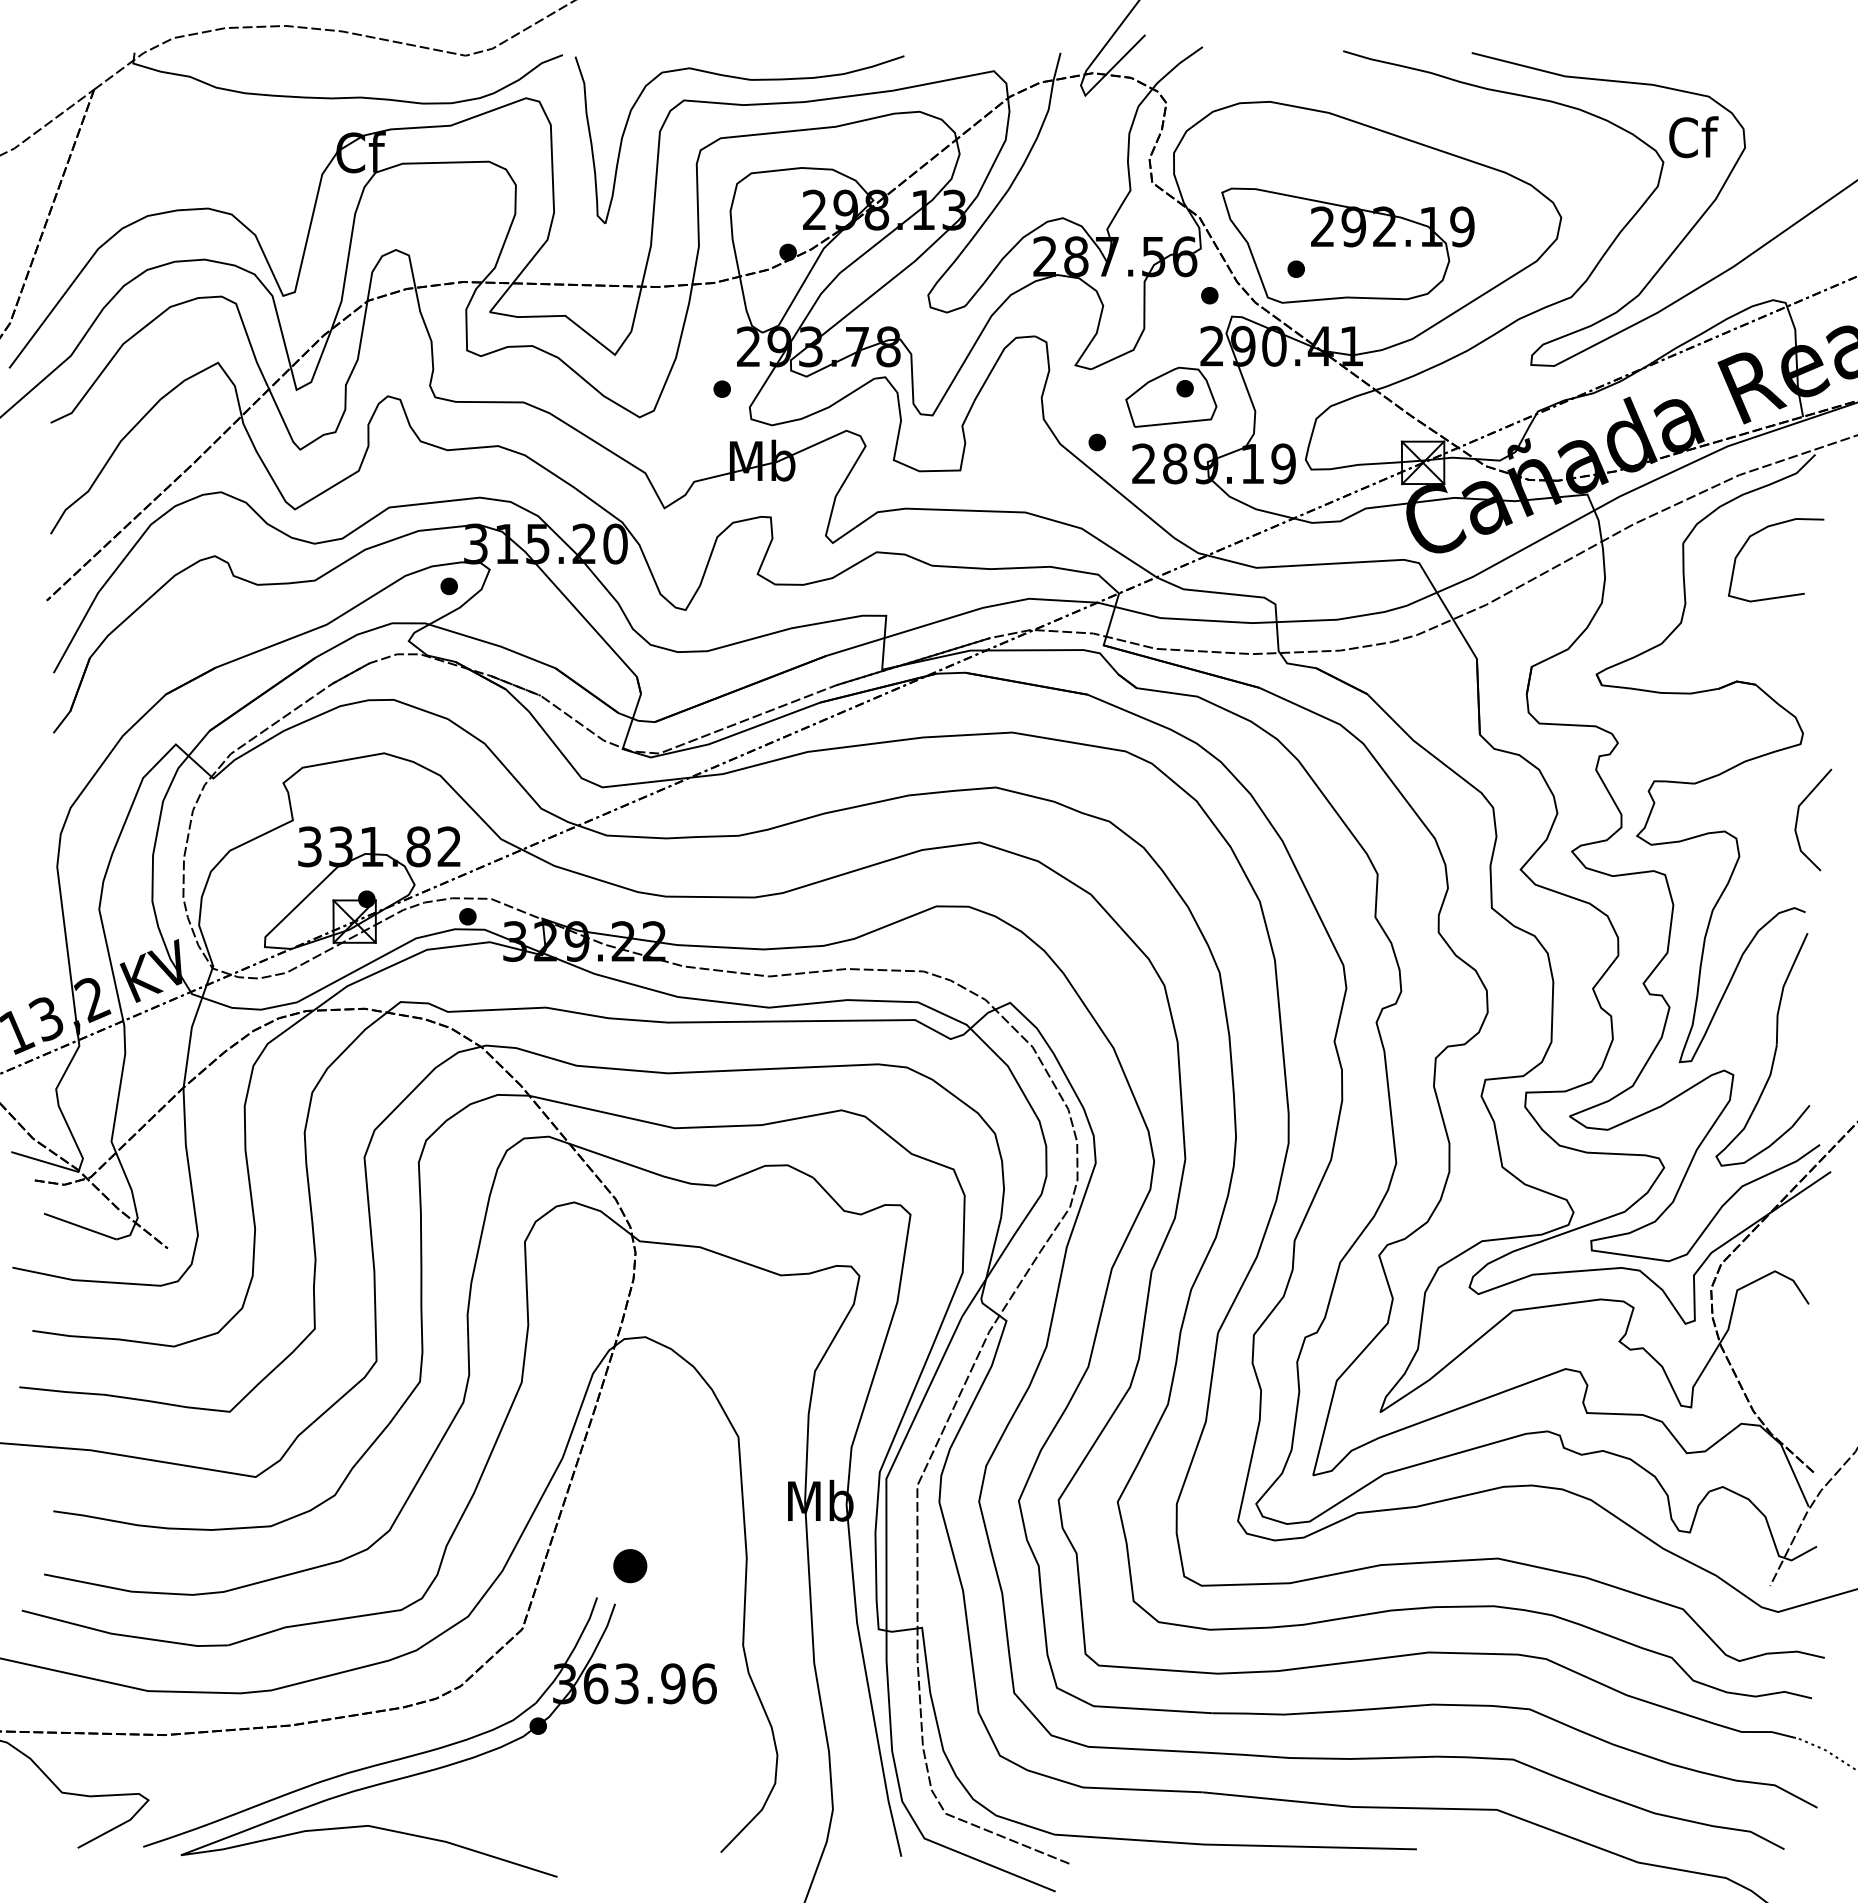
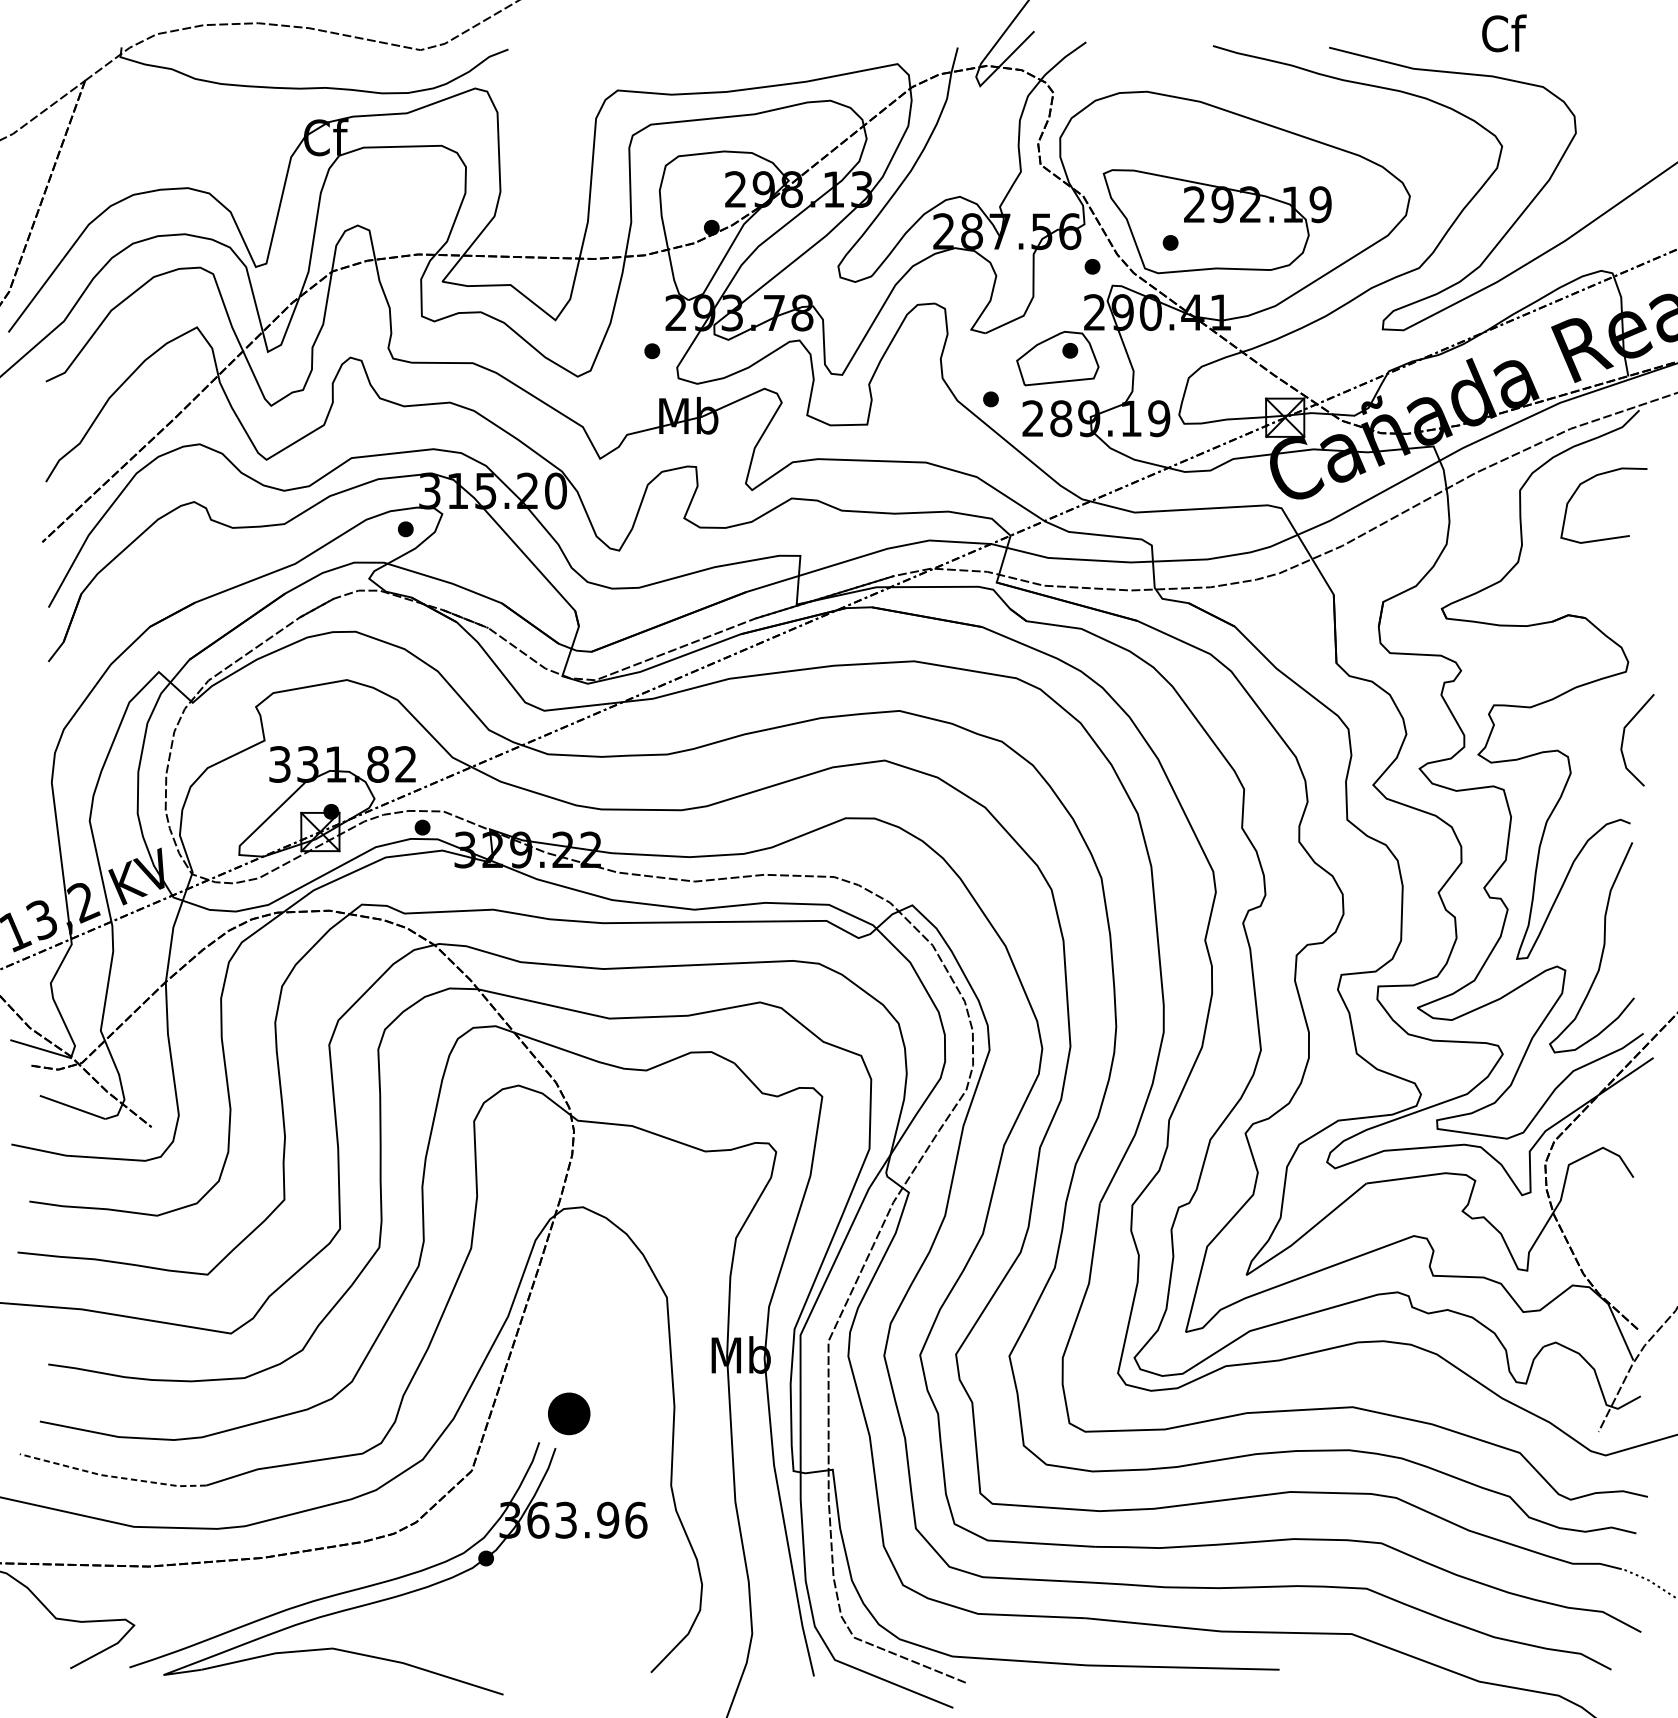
part: (746, 80) -> (674, 72), removed
text: (1693, 137) -> (1504, 33), moved
part: (630, 1566) -> (569, 1414), size x1.4
line: (123, 1635) -> (111, 1476), solid -> dashed

